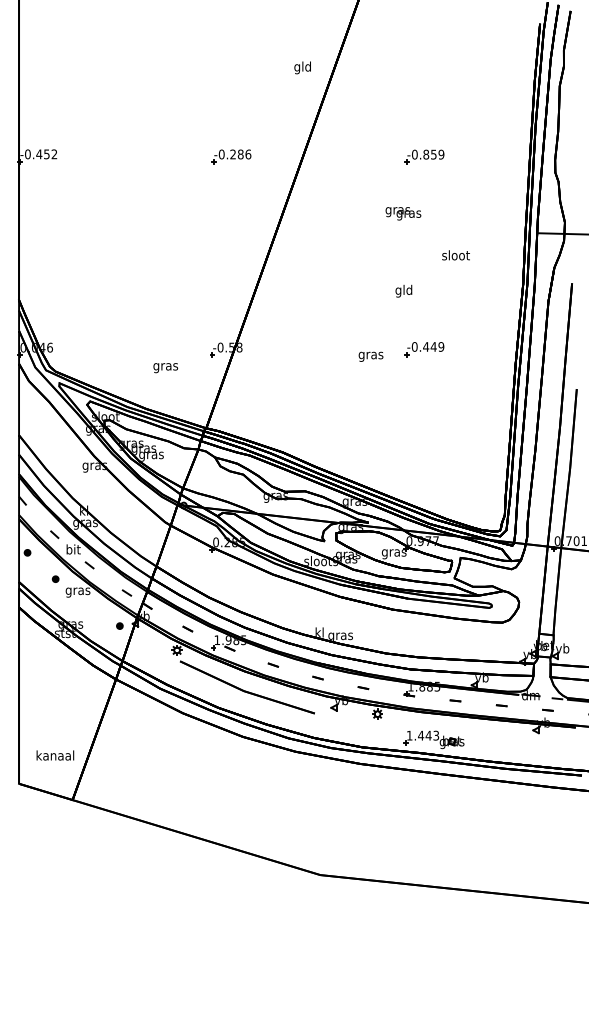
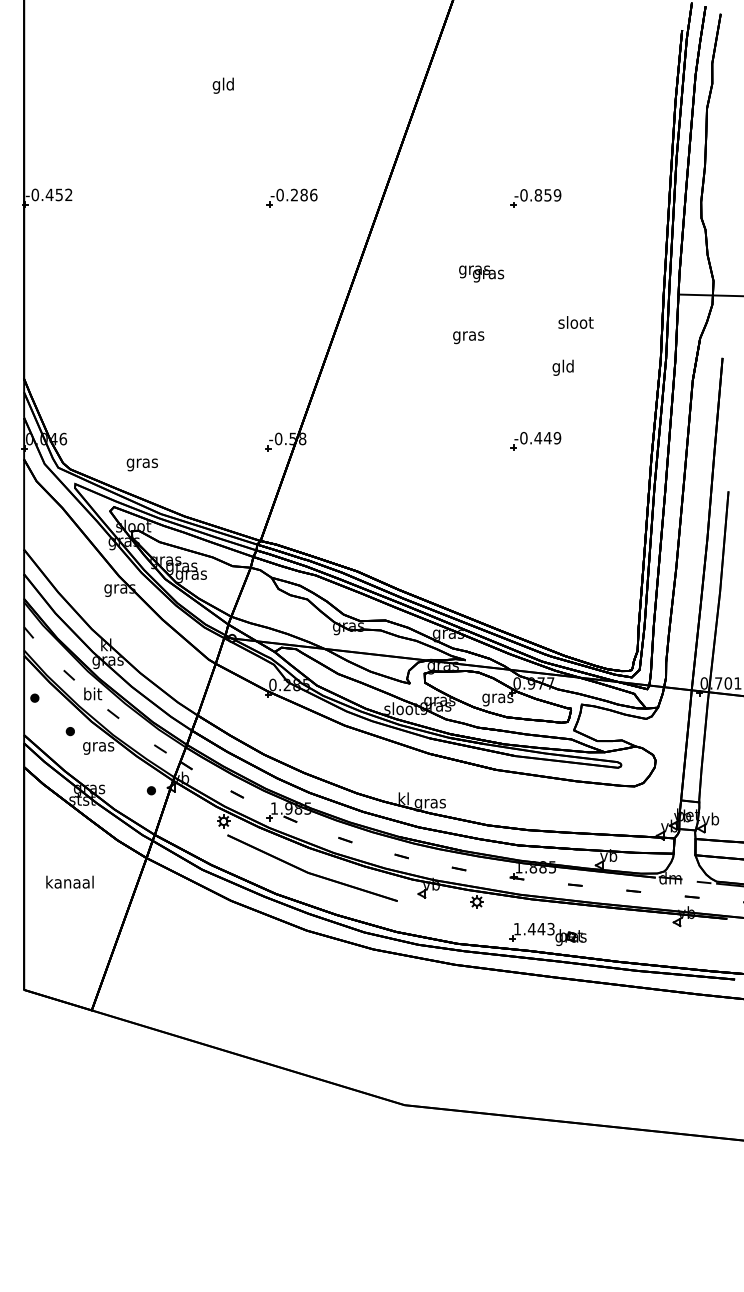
text: (302, 67) -> (222, 85), moved
text: (403, 213) -> (481, 273), moved
text: (403, 290) -> (562, 367), moved
text: (370, 356) -> (468, 337), moved
text: (165, 367) -> (141, 464), moved
text: (54, 754) -> (69, 881), moved

